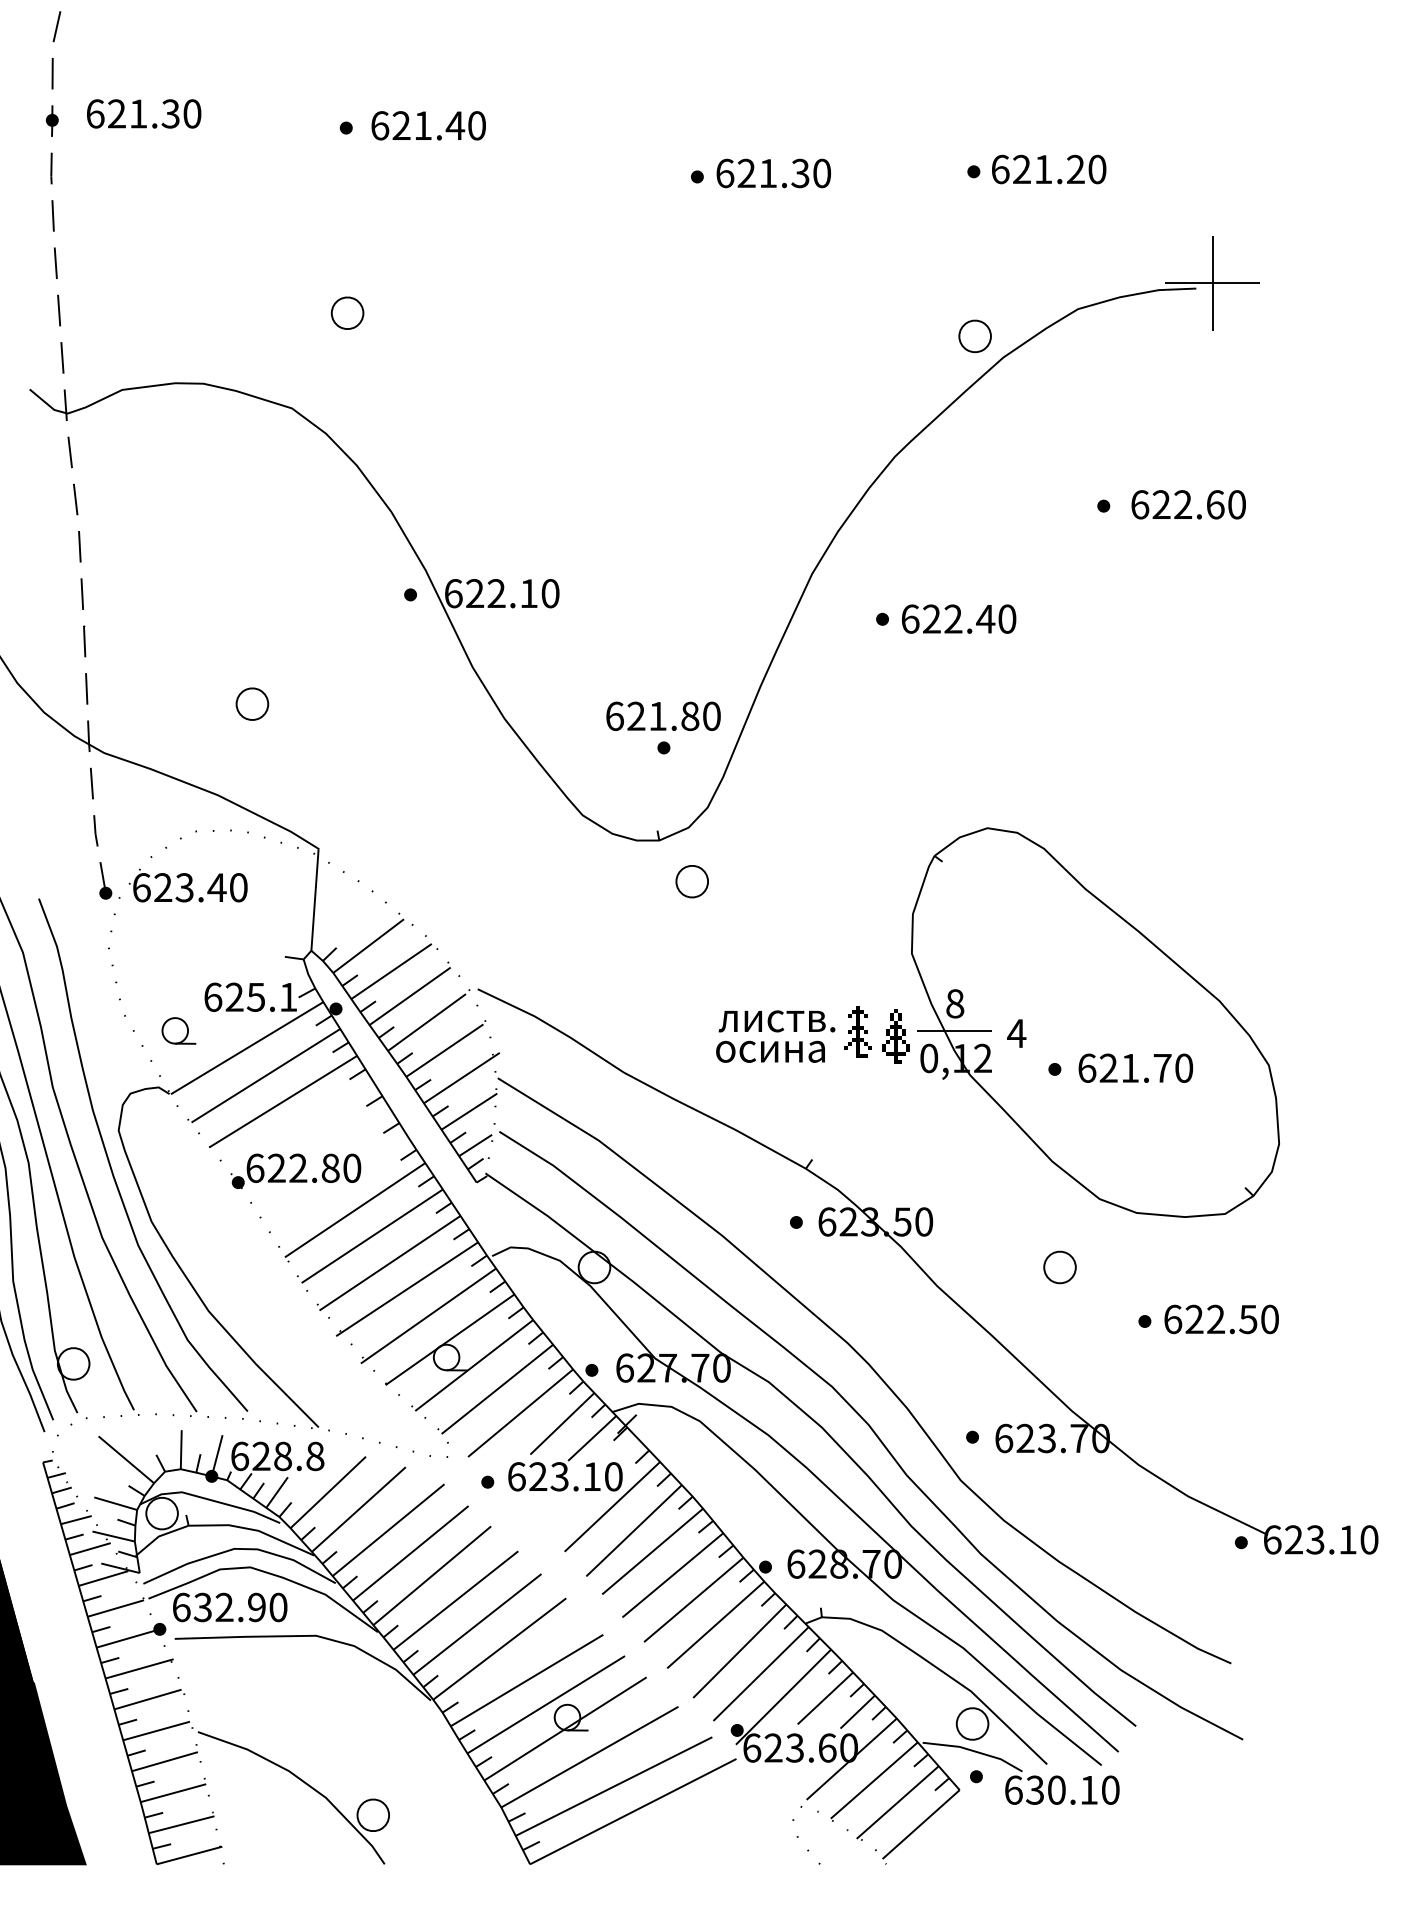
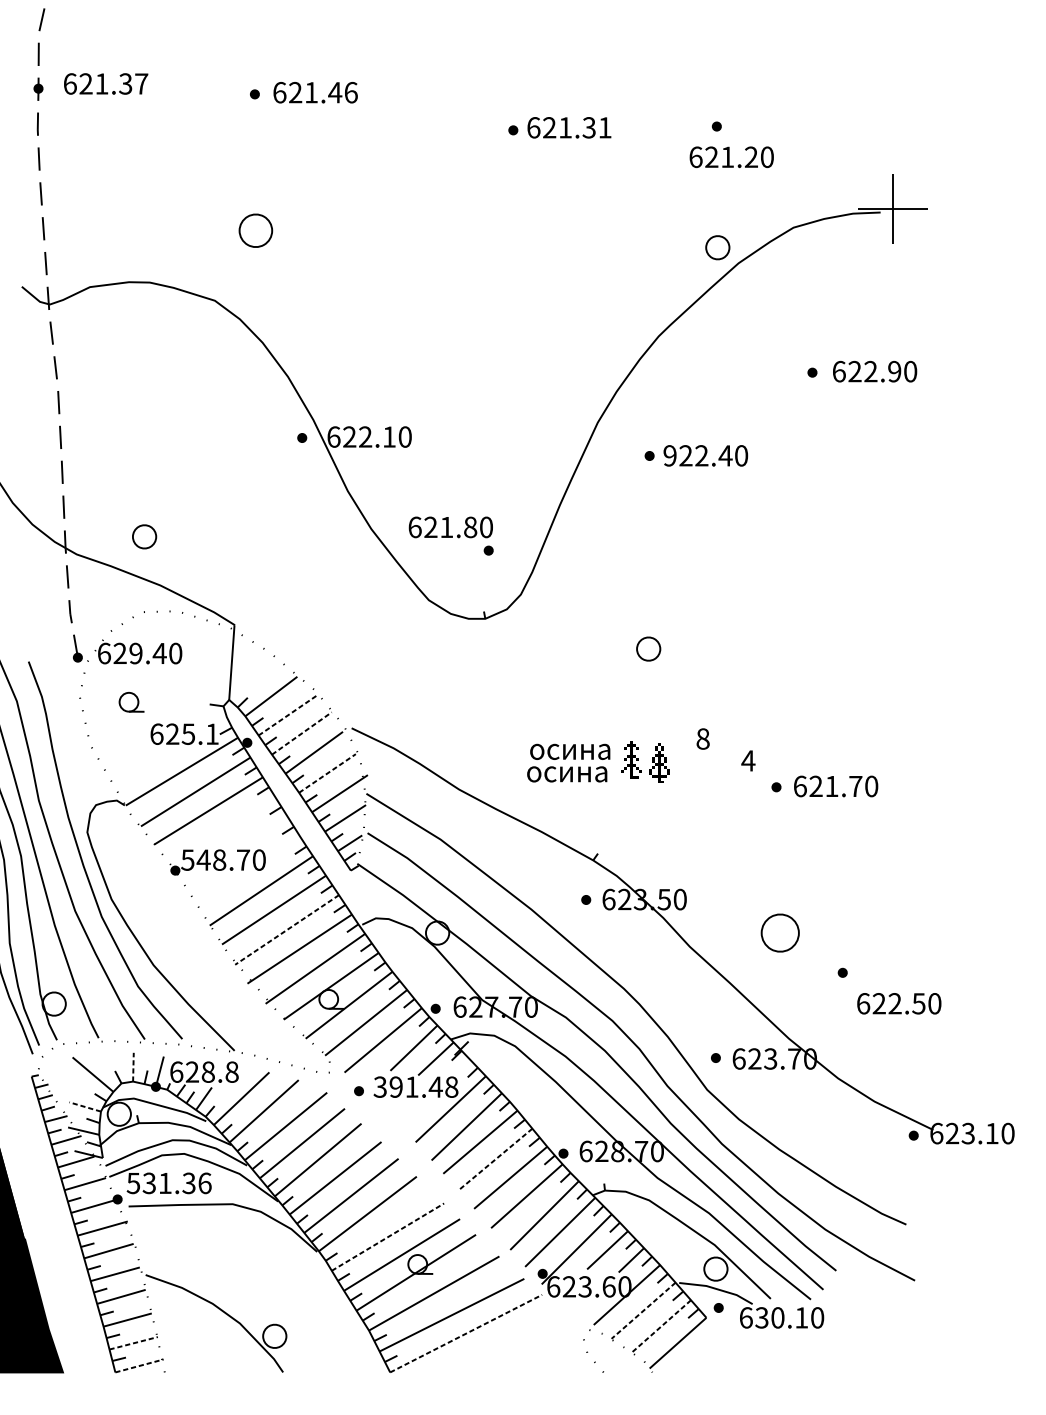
text: (192, 113) -> (141, 83), 621.30 -> 621.37
text: (477, 125) -> (351, 92), 621.40 -> 621.46
text: (1049, 169) -> (732, 157), moved
text: (822, 173) -> (605, 127), 621.30 -> 621.31
part: (347, 312) -> (255, 230), size x1.4
text: (1215, 504) -> (894, 371), 622.60 -> 622.90
text: (910, 618) -> (670, 455), 622.40 -> 922.40
part: (252, 703) -> (144, 536), moved
text: (663, 715) -> (450, 526), moved
part: (691, 881) -> (648, 648), moved
text: (184, 887) -> (135, 653), 623.40 -> 629.40
line: (391, 971) -> (288, 715), solid -> dashed
line: (410, 996) -> (302, 733), solid -> dashed
text: (776, 1021) -> (571, 752), листв. -> осина
part: (1095, 1022) -> (806, 752), removed
part: (178, 1030) -> (131, 701), moved
line: (444, 1050) -> (327, 773), solid -> dashed
text: (292, 1167) -> (215, 859), 622.80 -> 548.70
line: (390, 1263) -> (287, 930), solid -> dashed
part: (1059, 1267) -> (779, 933), size x1.6
text: (1221, 1319) -> (899, 1003), moved
line: (181, 1449) -> (133, 1067), solid -> dashed
text: (564, 1476) -> (415, 1086), 623.10 -> 391.48
line: (115, 1503) -> (85, 1106), solid -> dashed
line: (672, 1575) -> (495, 1159), solid -> dashed
text: (229, 1607) -> (168, 1183), 632.90 -> 531.36
line: (527, 1680) -> (388, 1237), solid -> dashed
line: (874, 1780) -> (643, 1310), solid -> dashed
line: (897, 1802) -> (660, 1326), solid -> dashed
line: (633, 1811) -> (466, 1333), solid -> dashed
line: (181, 1824) -> (133, 1343), solid -> dashed
line: (189, 1855) -> (139, 1365), solid -> dashed

